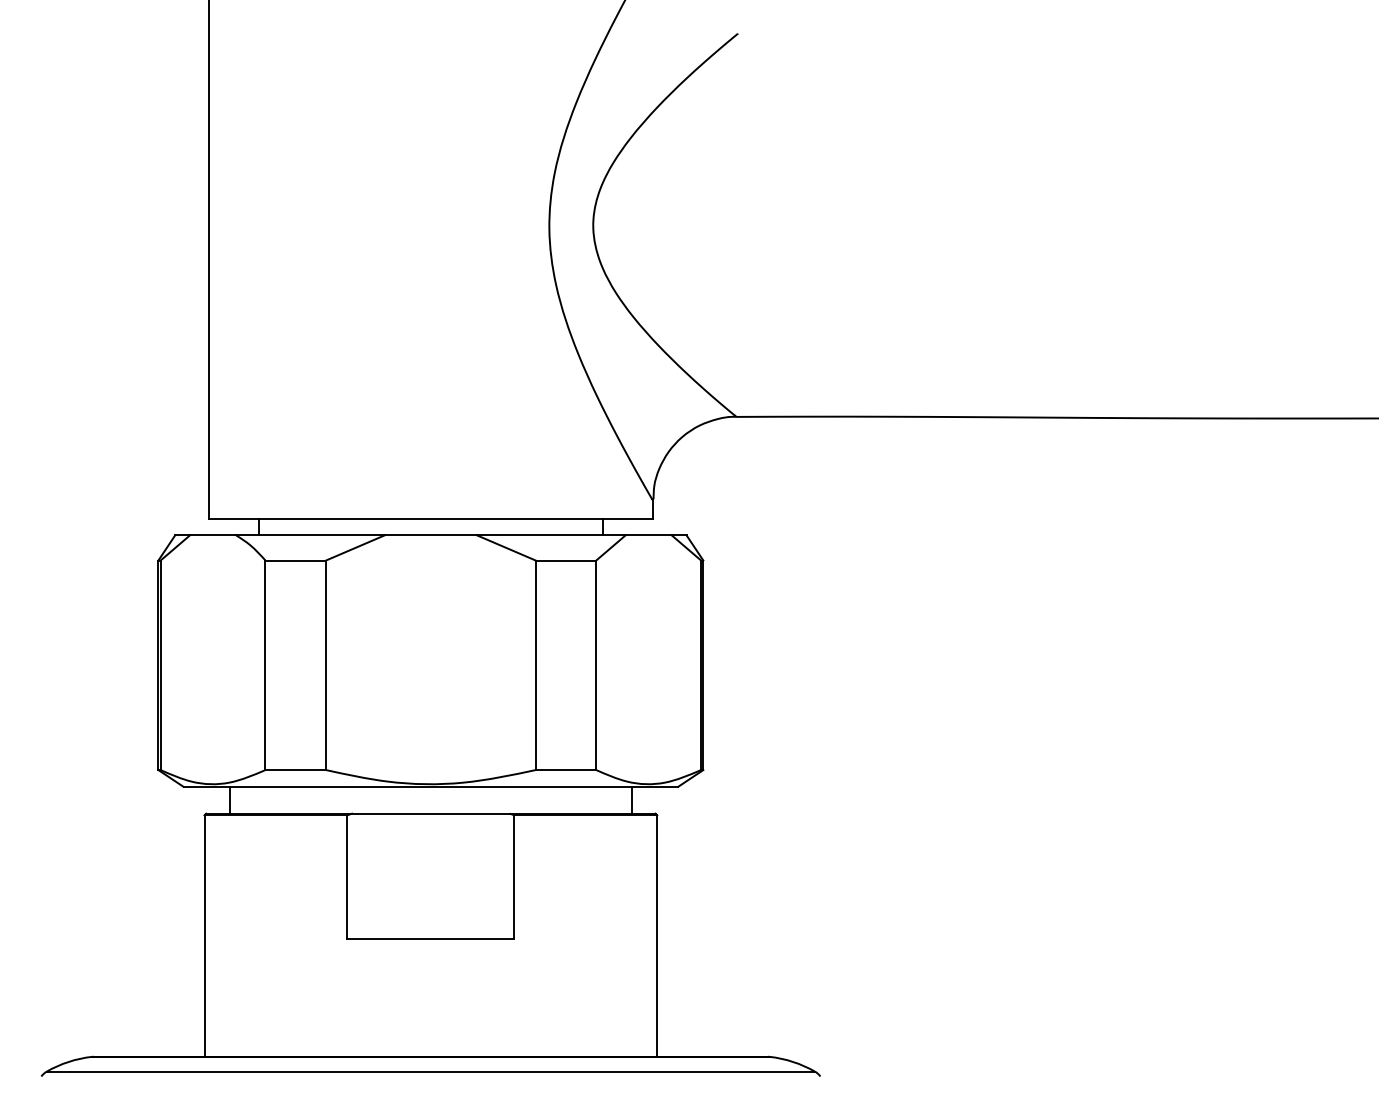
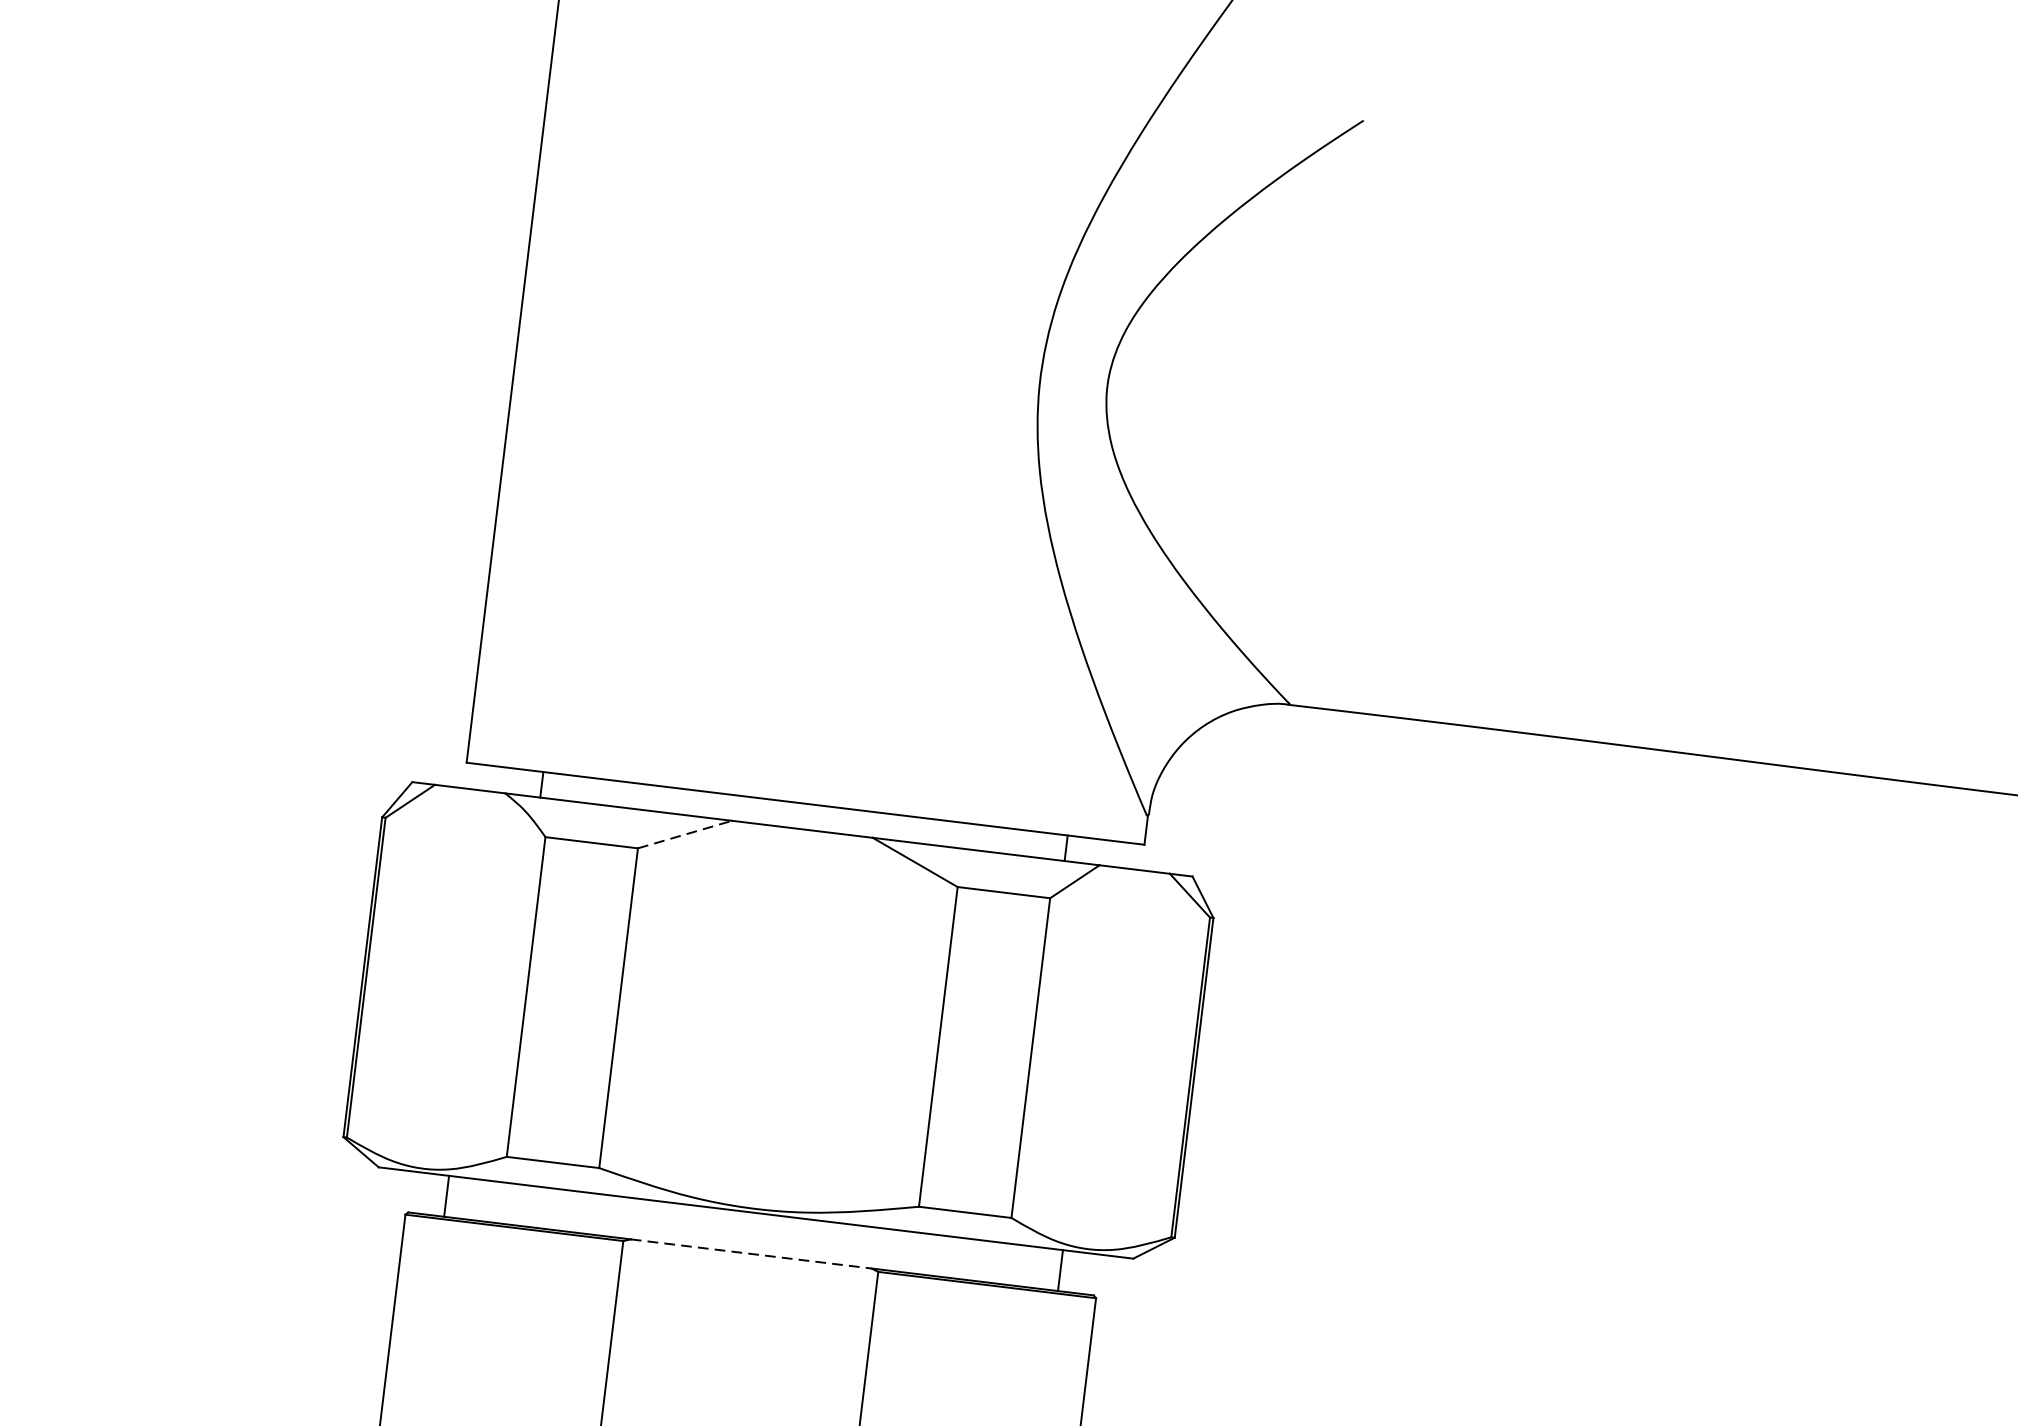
line: (355, 547) -> (685, 833), solid -> dashed
line: (430, 813) -> (750, 1253), solid -> dashed

